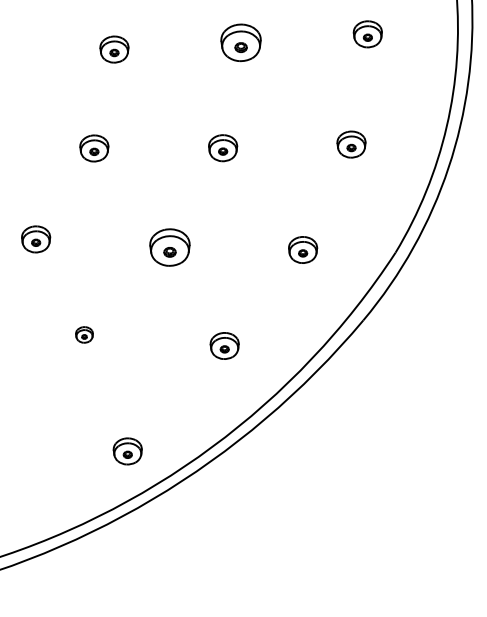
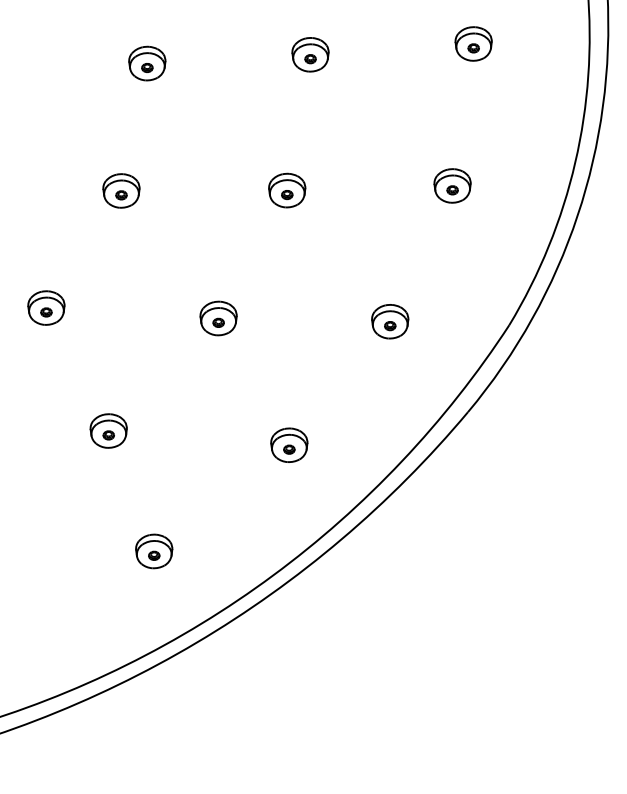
part: (241, 42) -> (310, 54), size x0.71
part: (169, 247) -> (218, 318), size x0.71
part: (84, 334) -> (108, 430), size x1.67
part: (127, 451) -> (153, 551), moved

